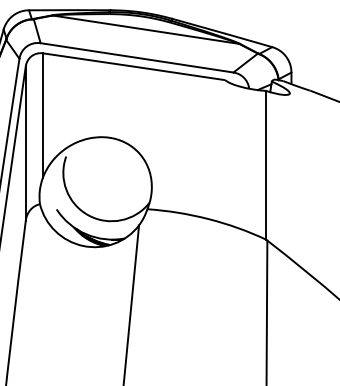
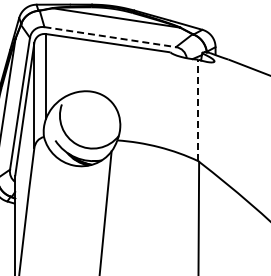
line: (137, 58) -> (110, 37), solid -> dashed
line: (266, 165) -> (198, 110), solid -> dashed

